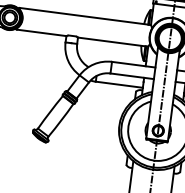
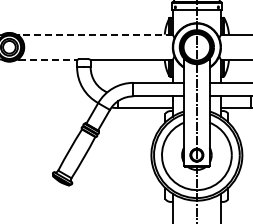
line: (84, 16) -> (95, 34), solid -> dashed
line: (41, 33) -> (48, 60), solid -> dashed

